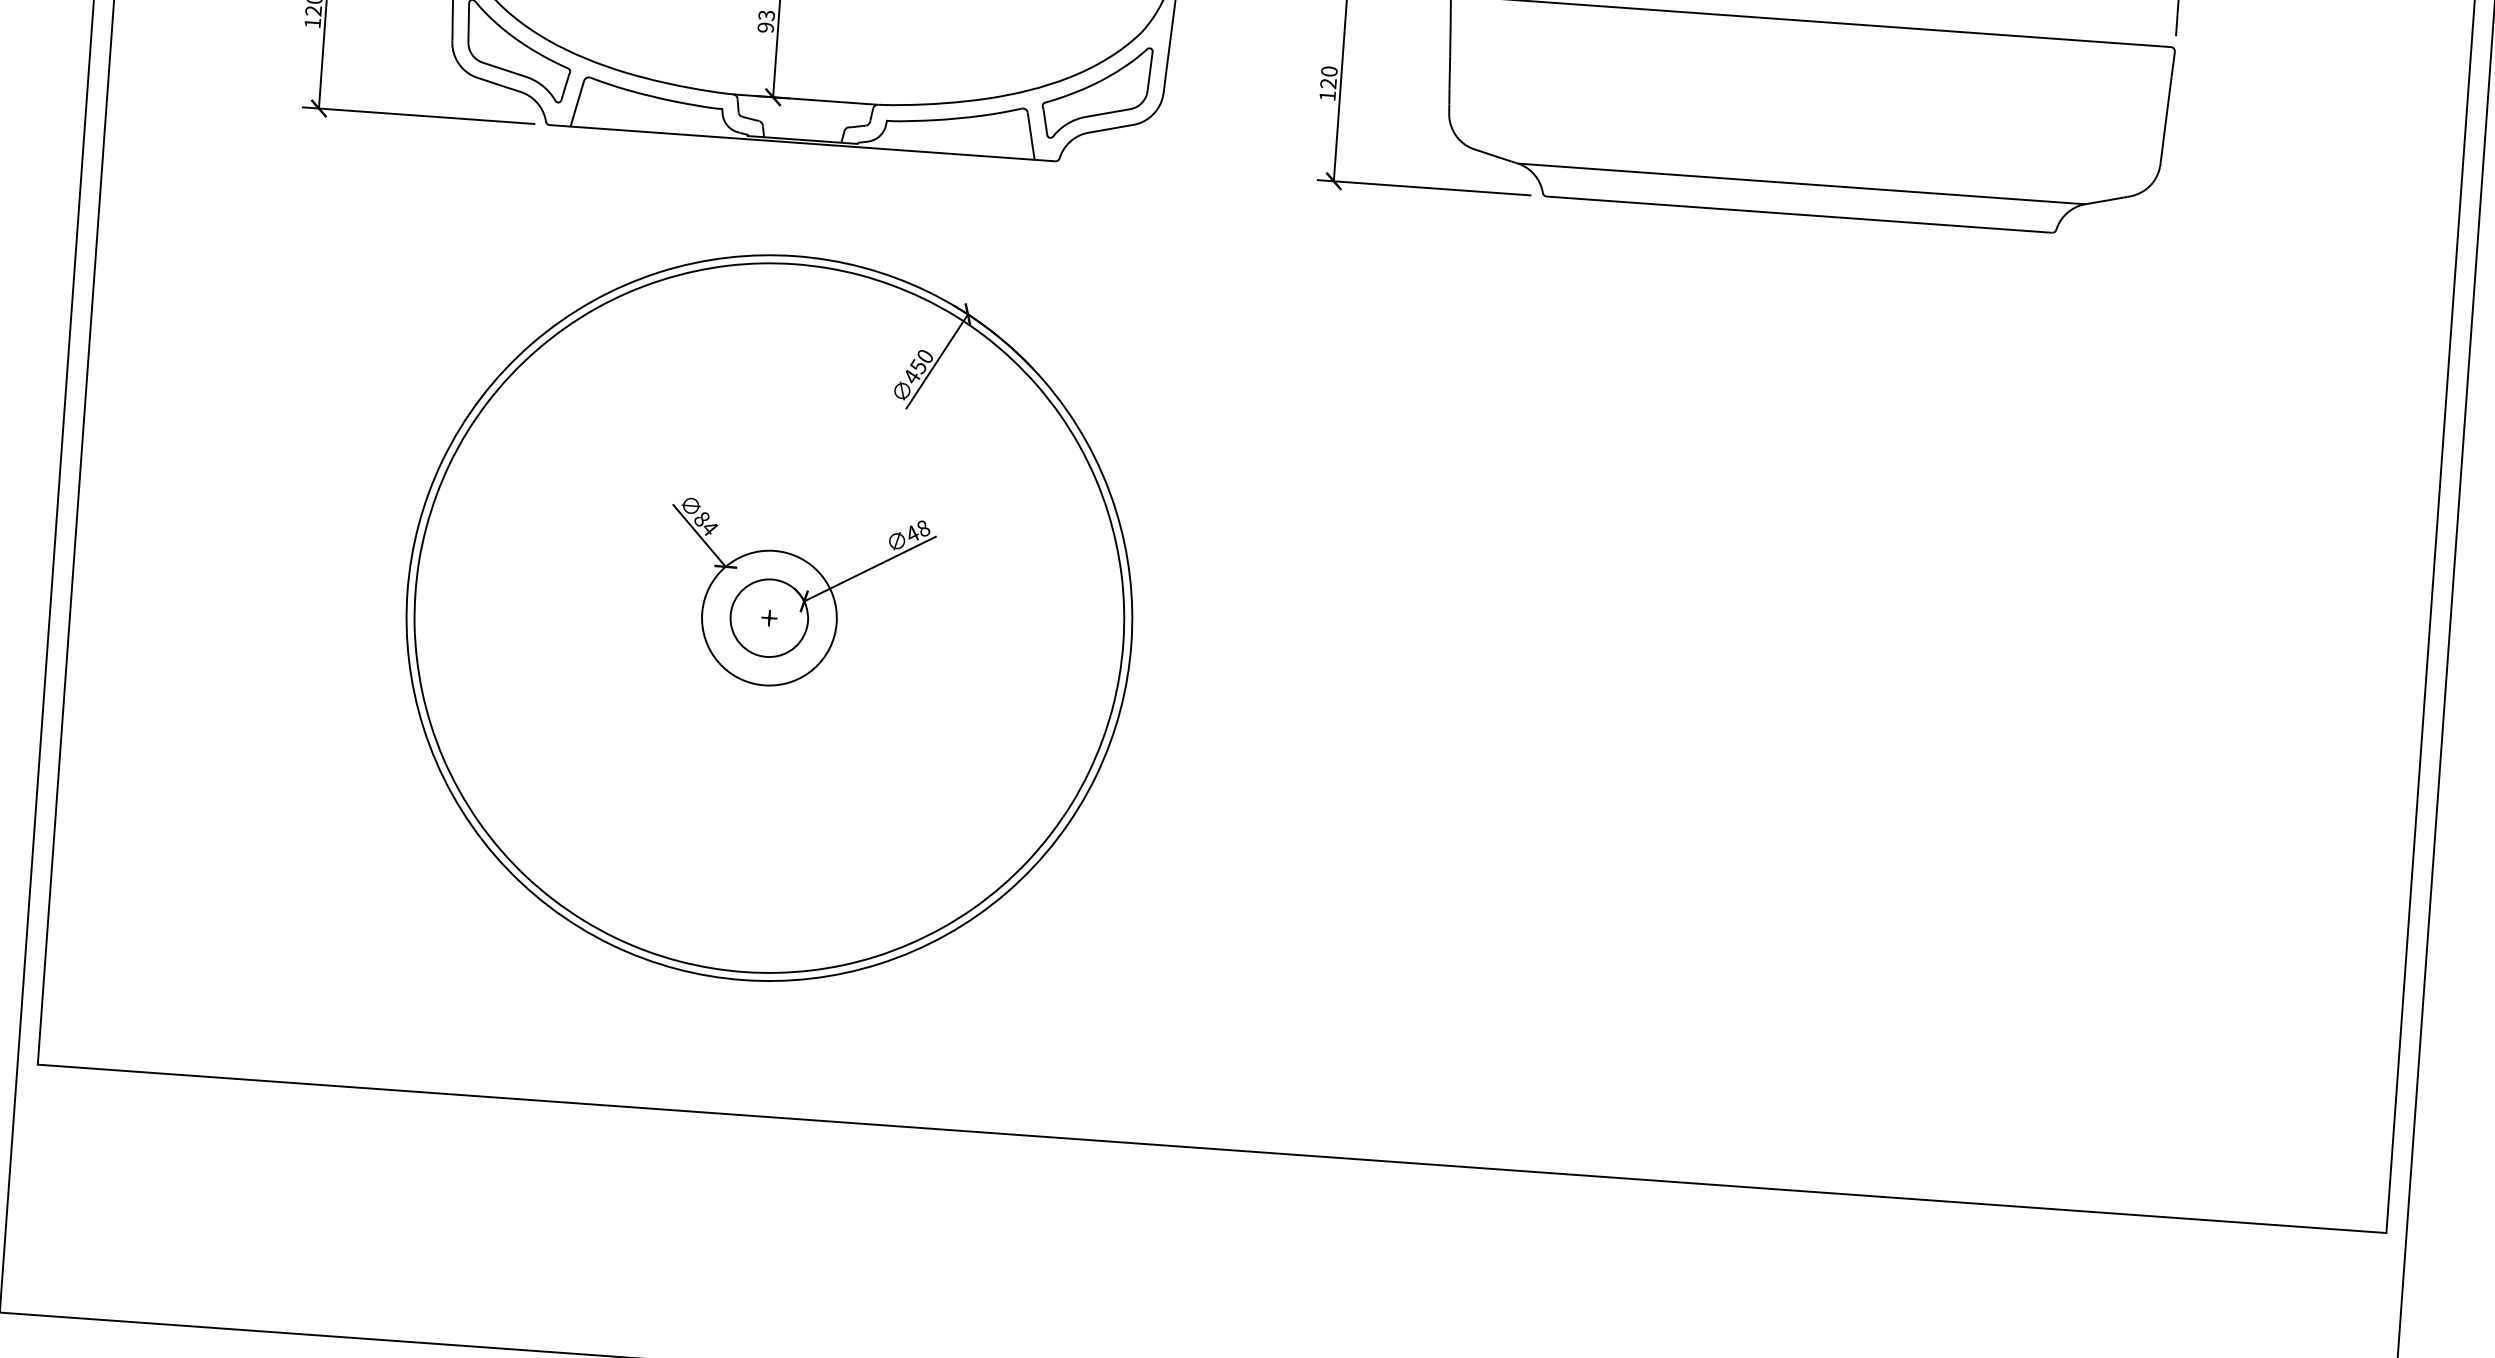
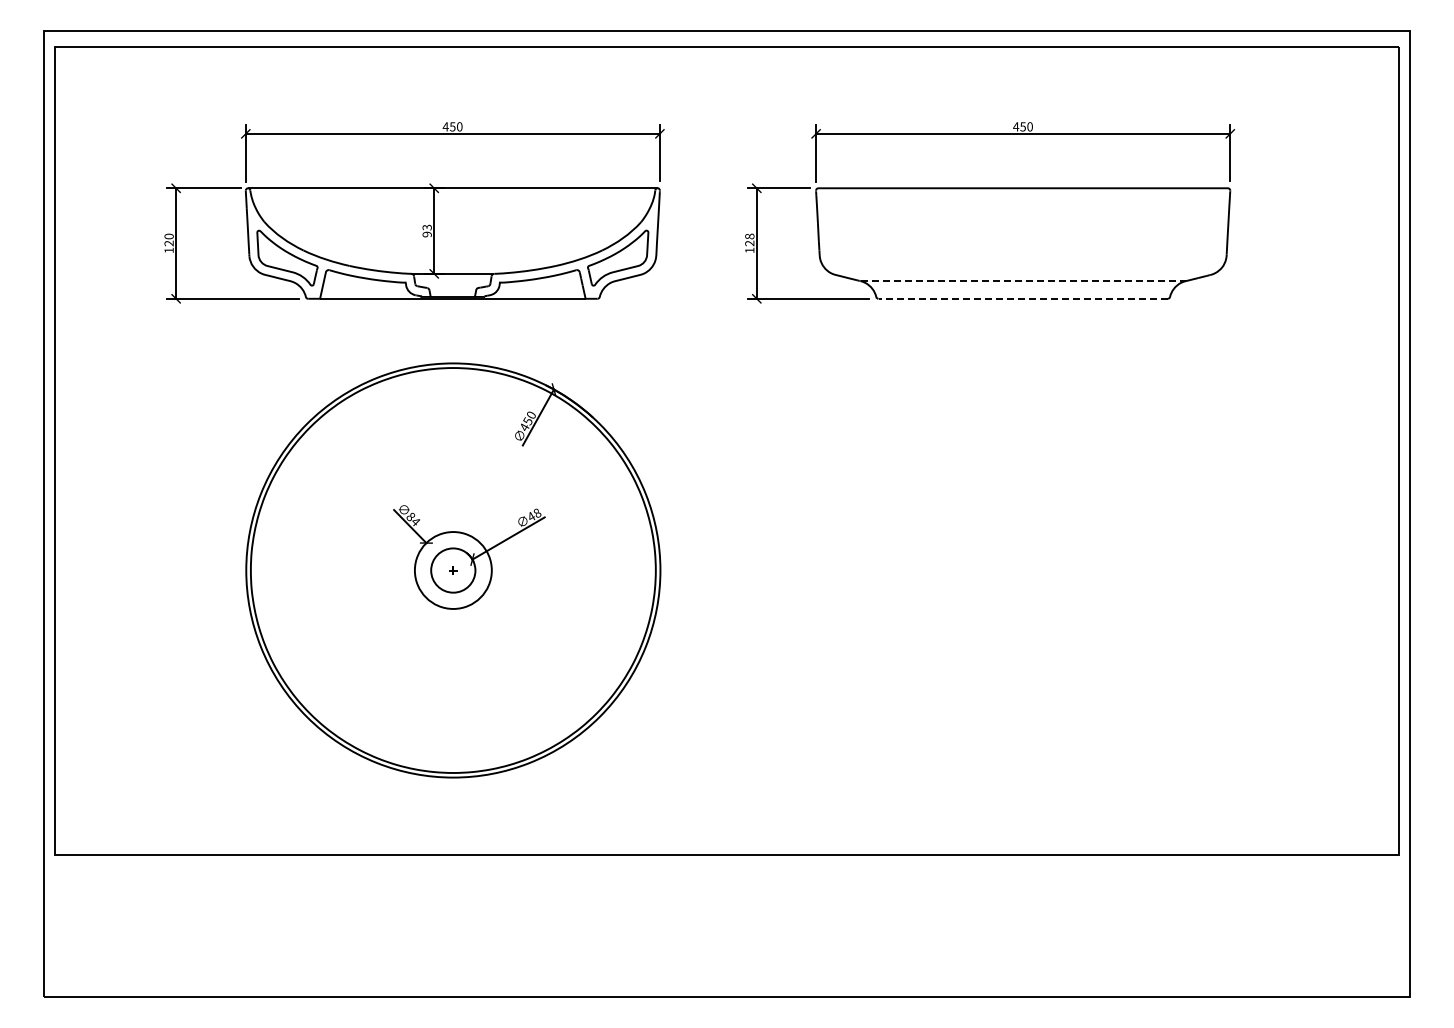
text: (1330, 71) -> (750, 236), 120 -> 128
line: (1802, 184) -> (1023, 281), solid -> dashed
line: (1800, 214) -> (1023, 298), solid -> dashed

